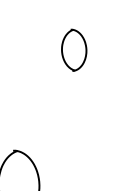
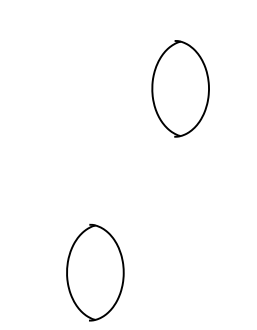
part: (74, 49) -> (180, 88), size x1.67

